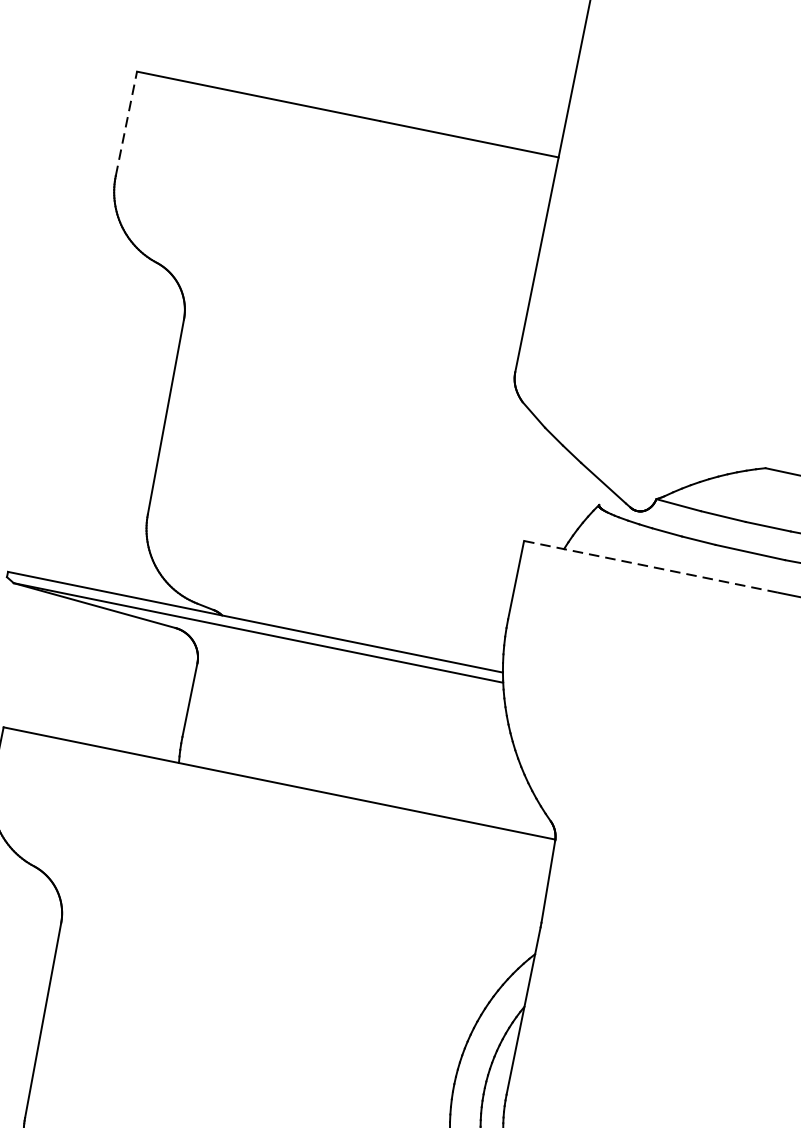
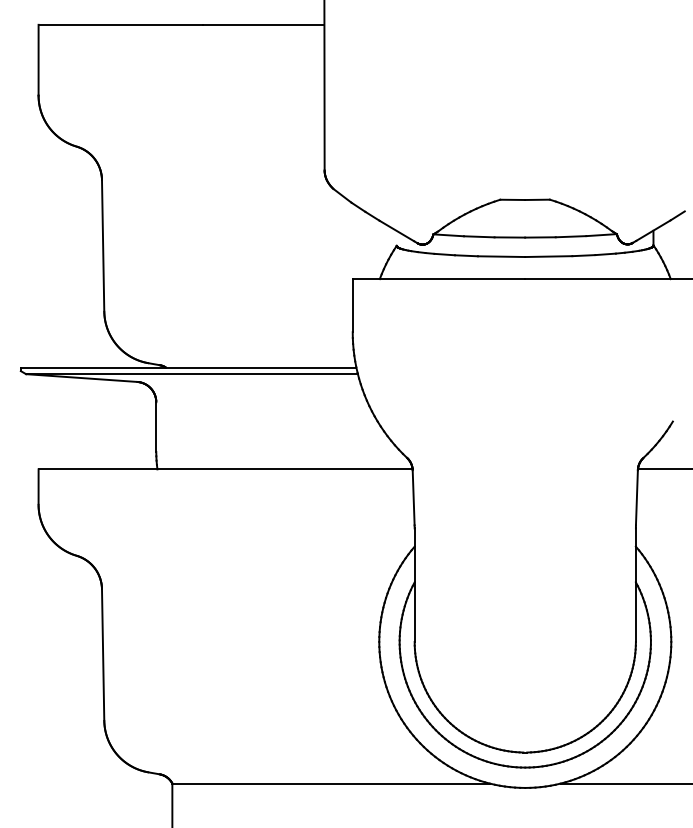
line: (126, 122) -> (38, 59), dashed -> solid
line: (651, 567) -> (439, 279), dashed -> solid

